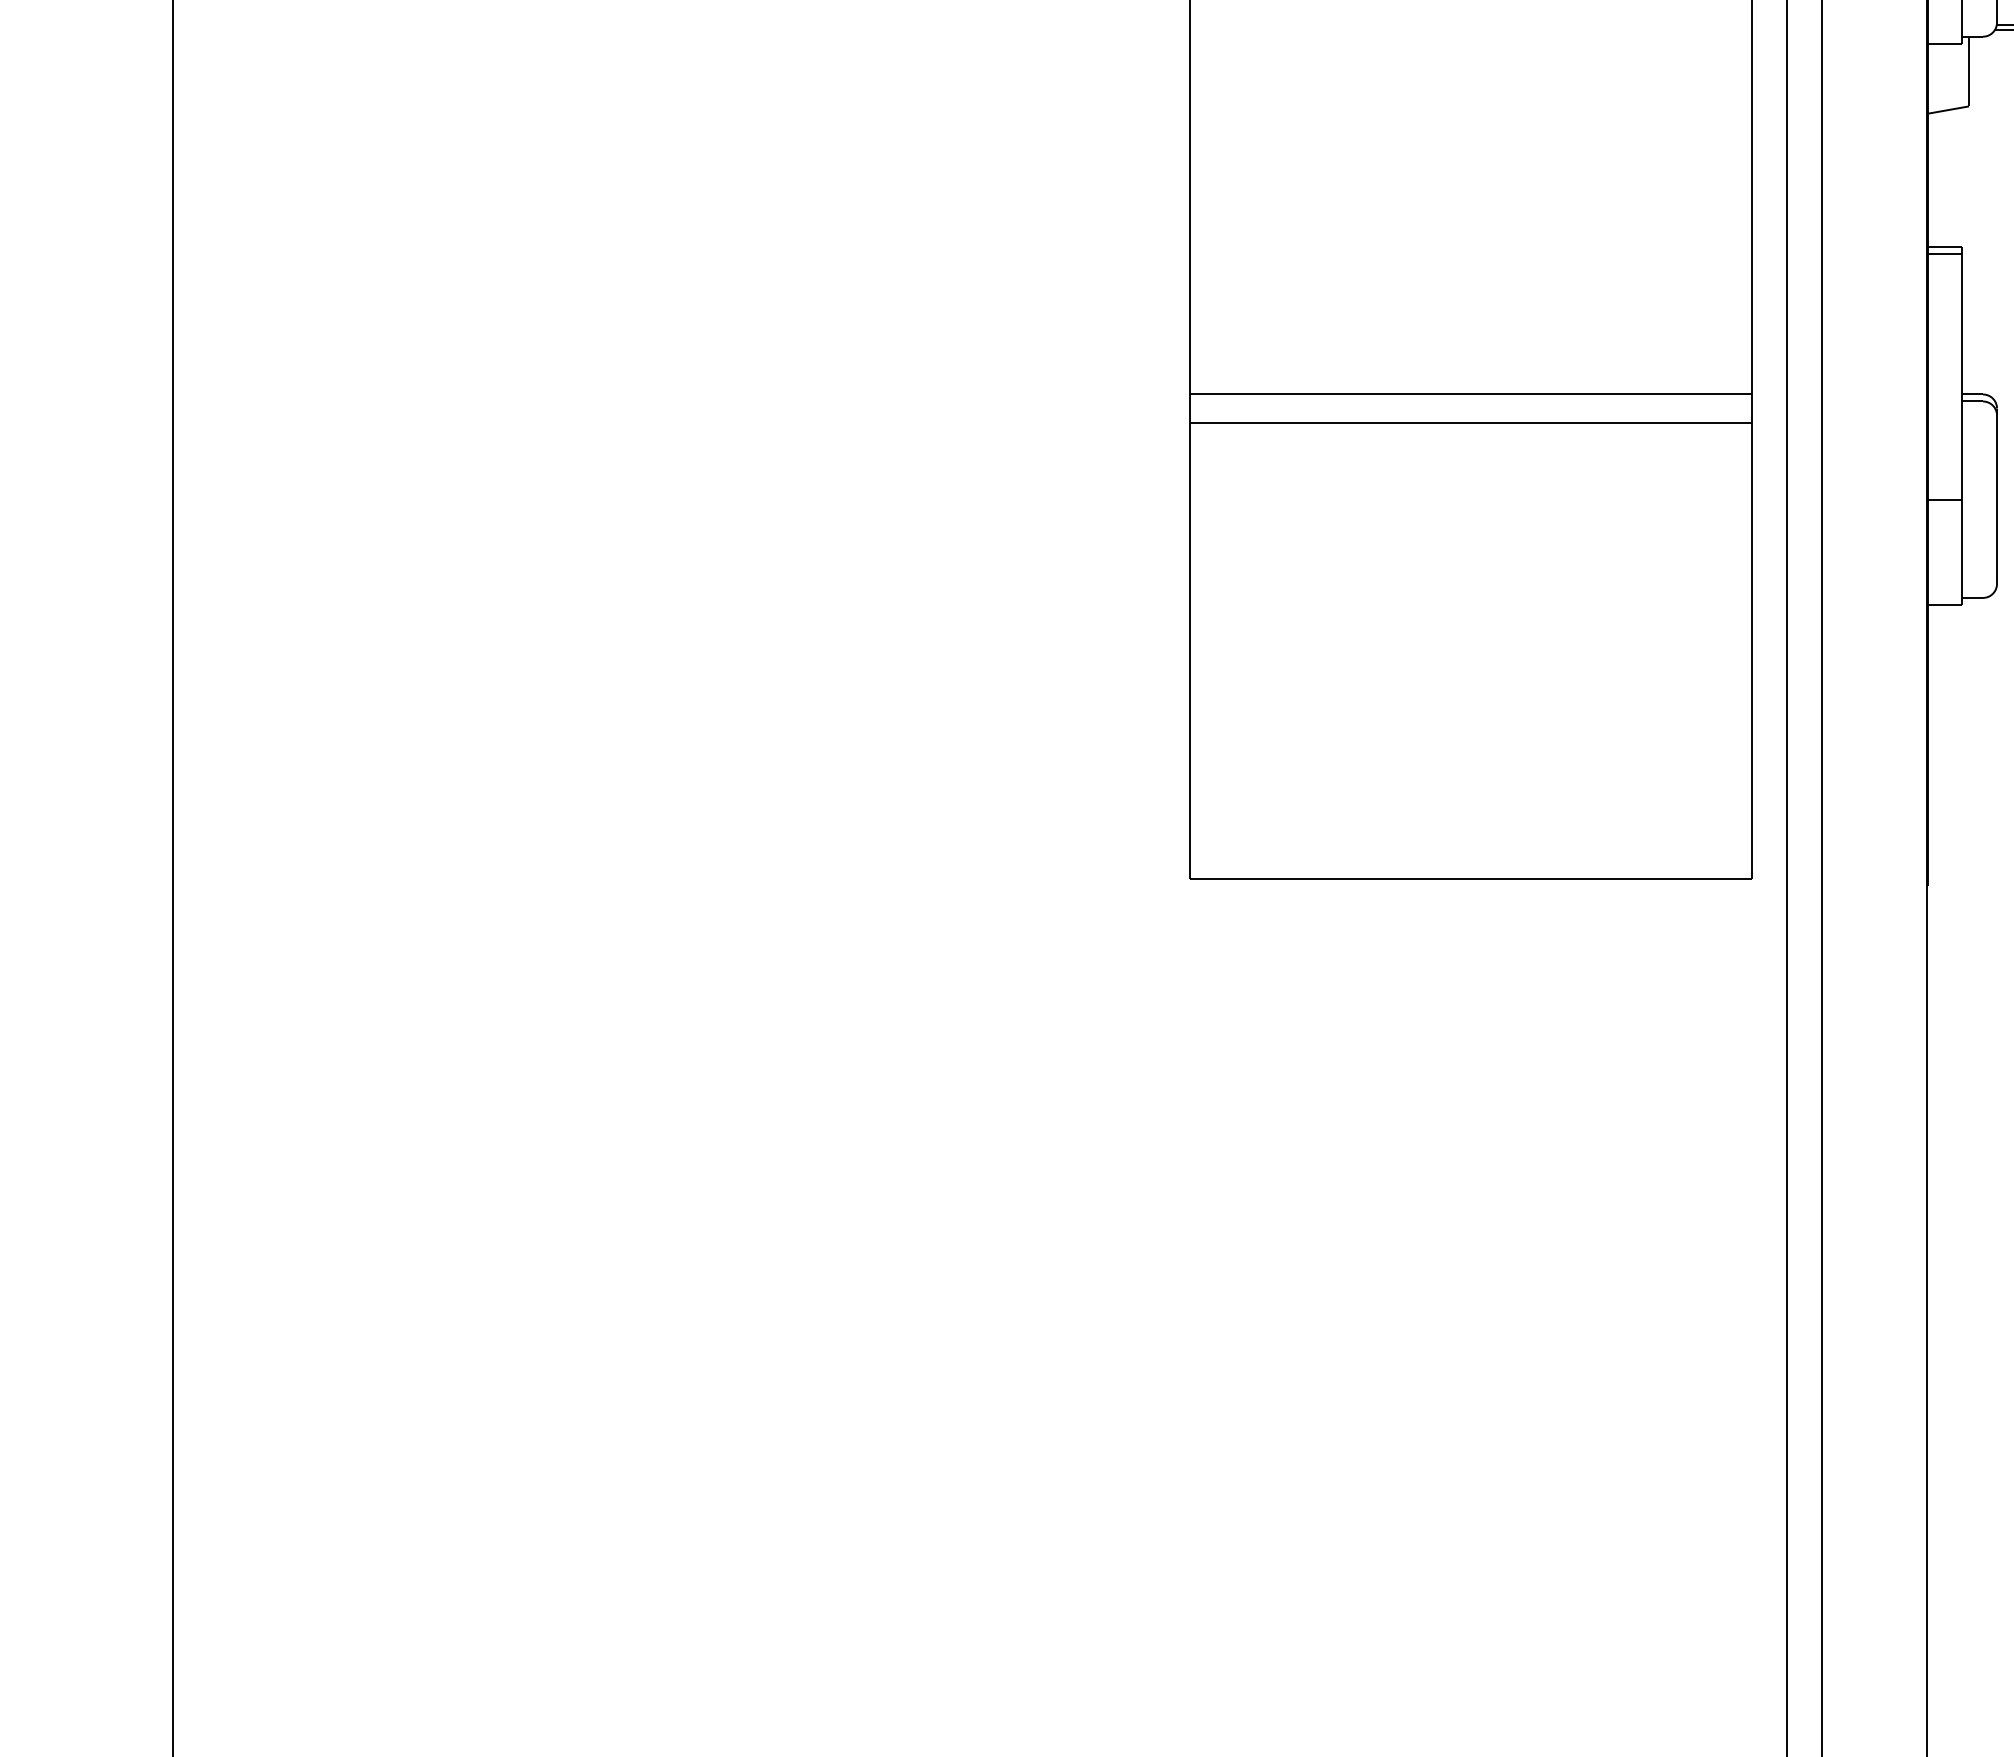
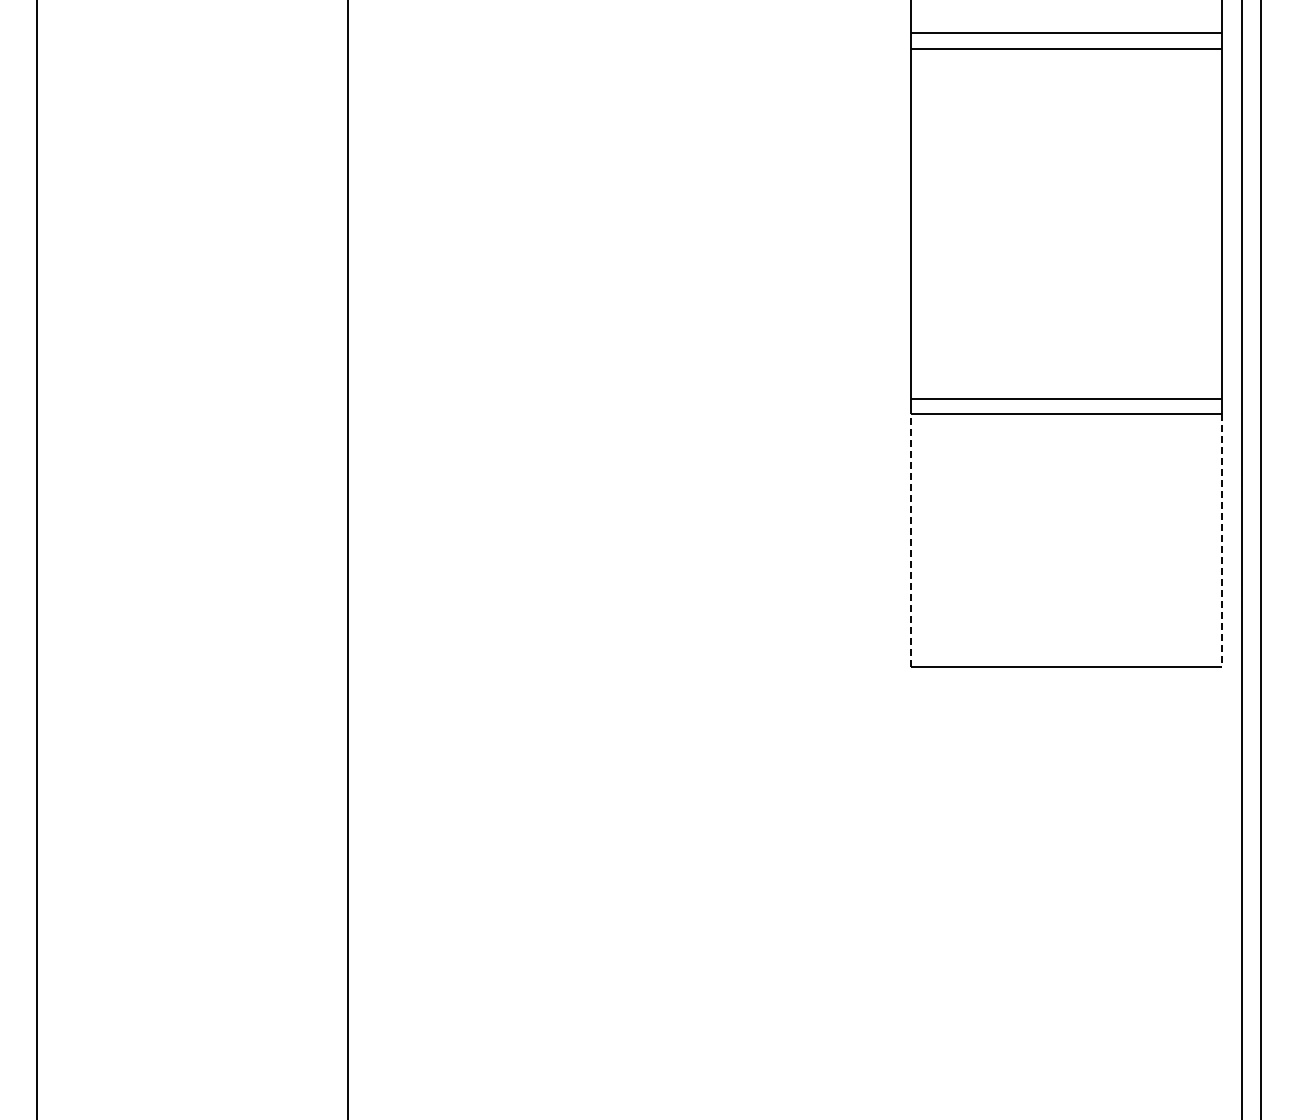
line: (1190, 650) -> (911, 540), solid -> dashed
line: (1751, 651) -> (1222, 541), solid -> dashed

